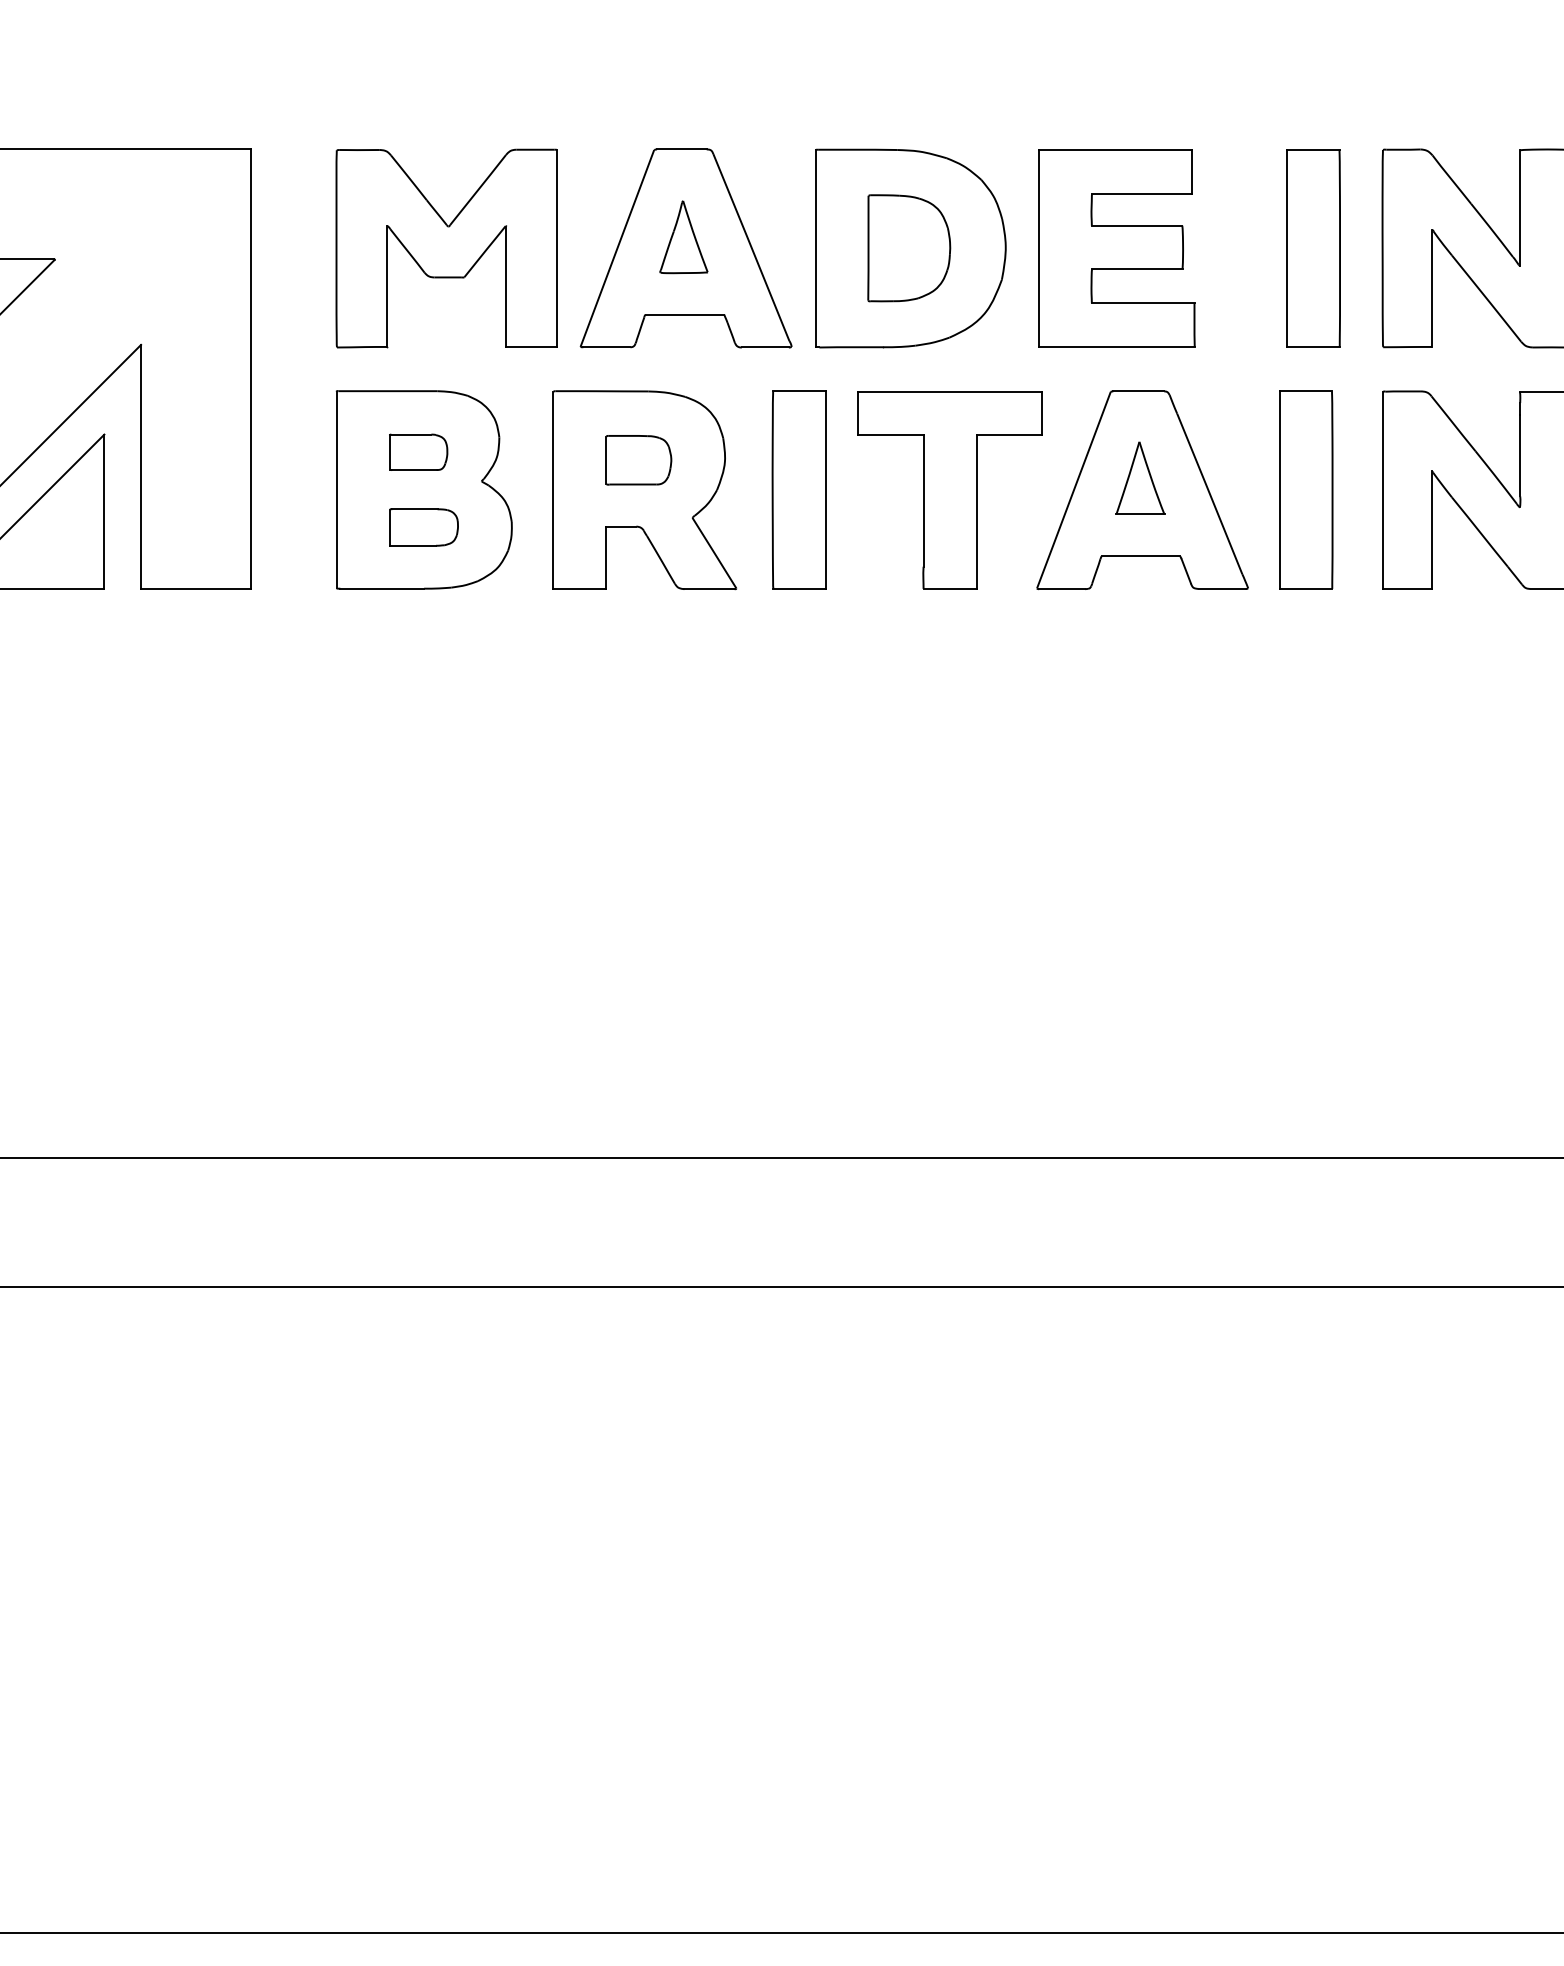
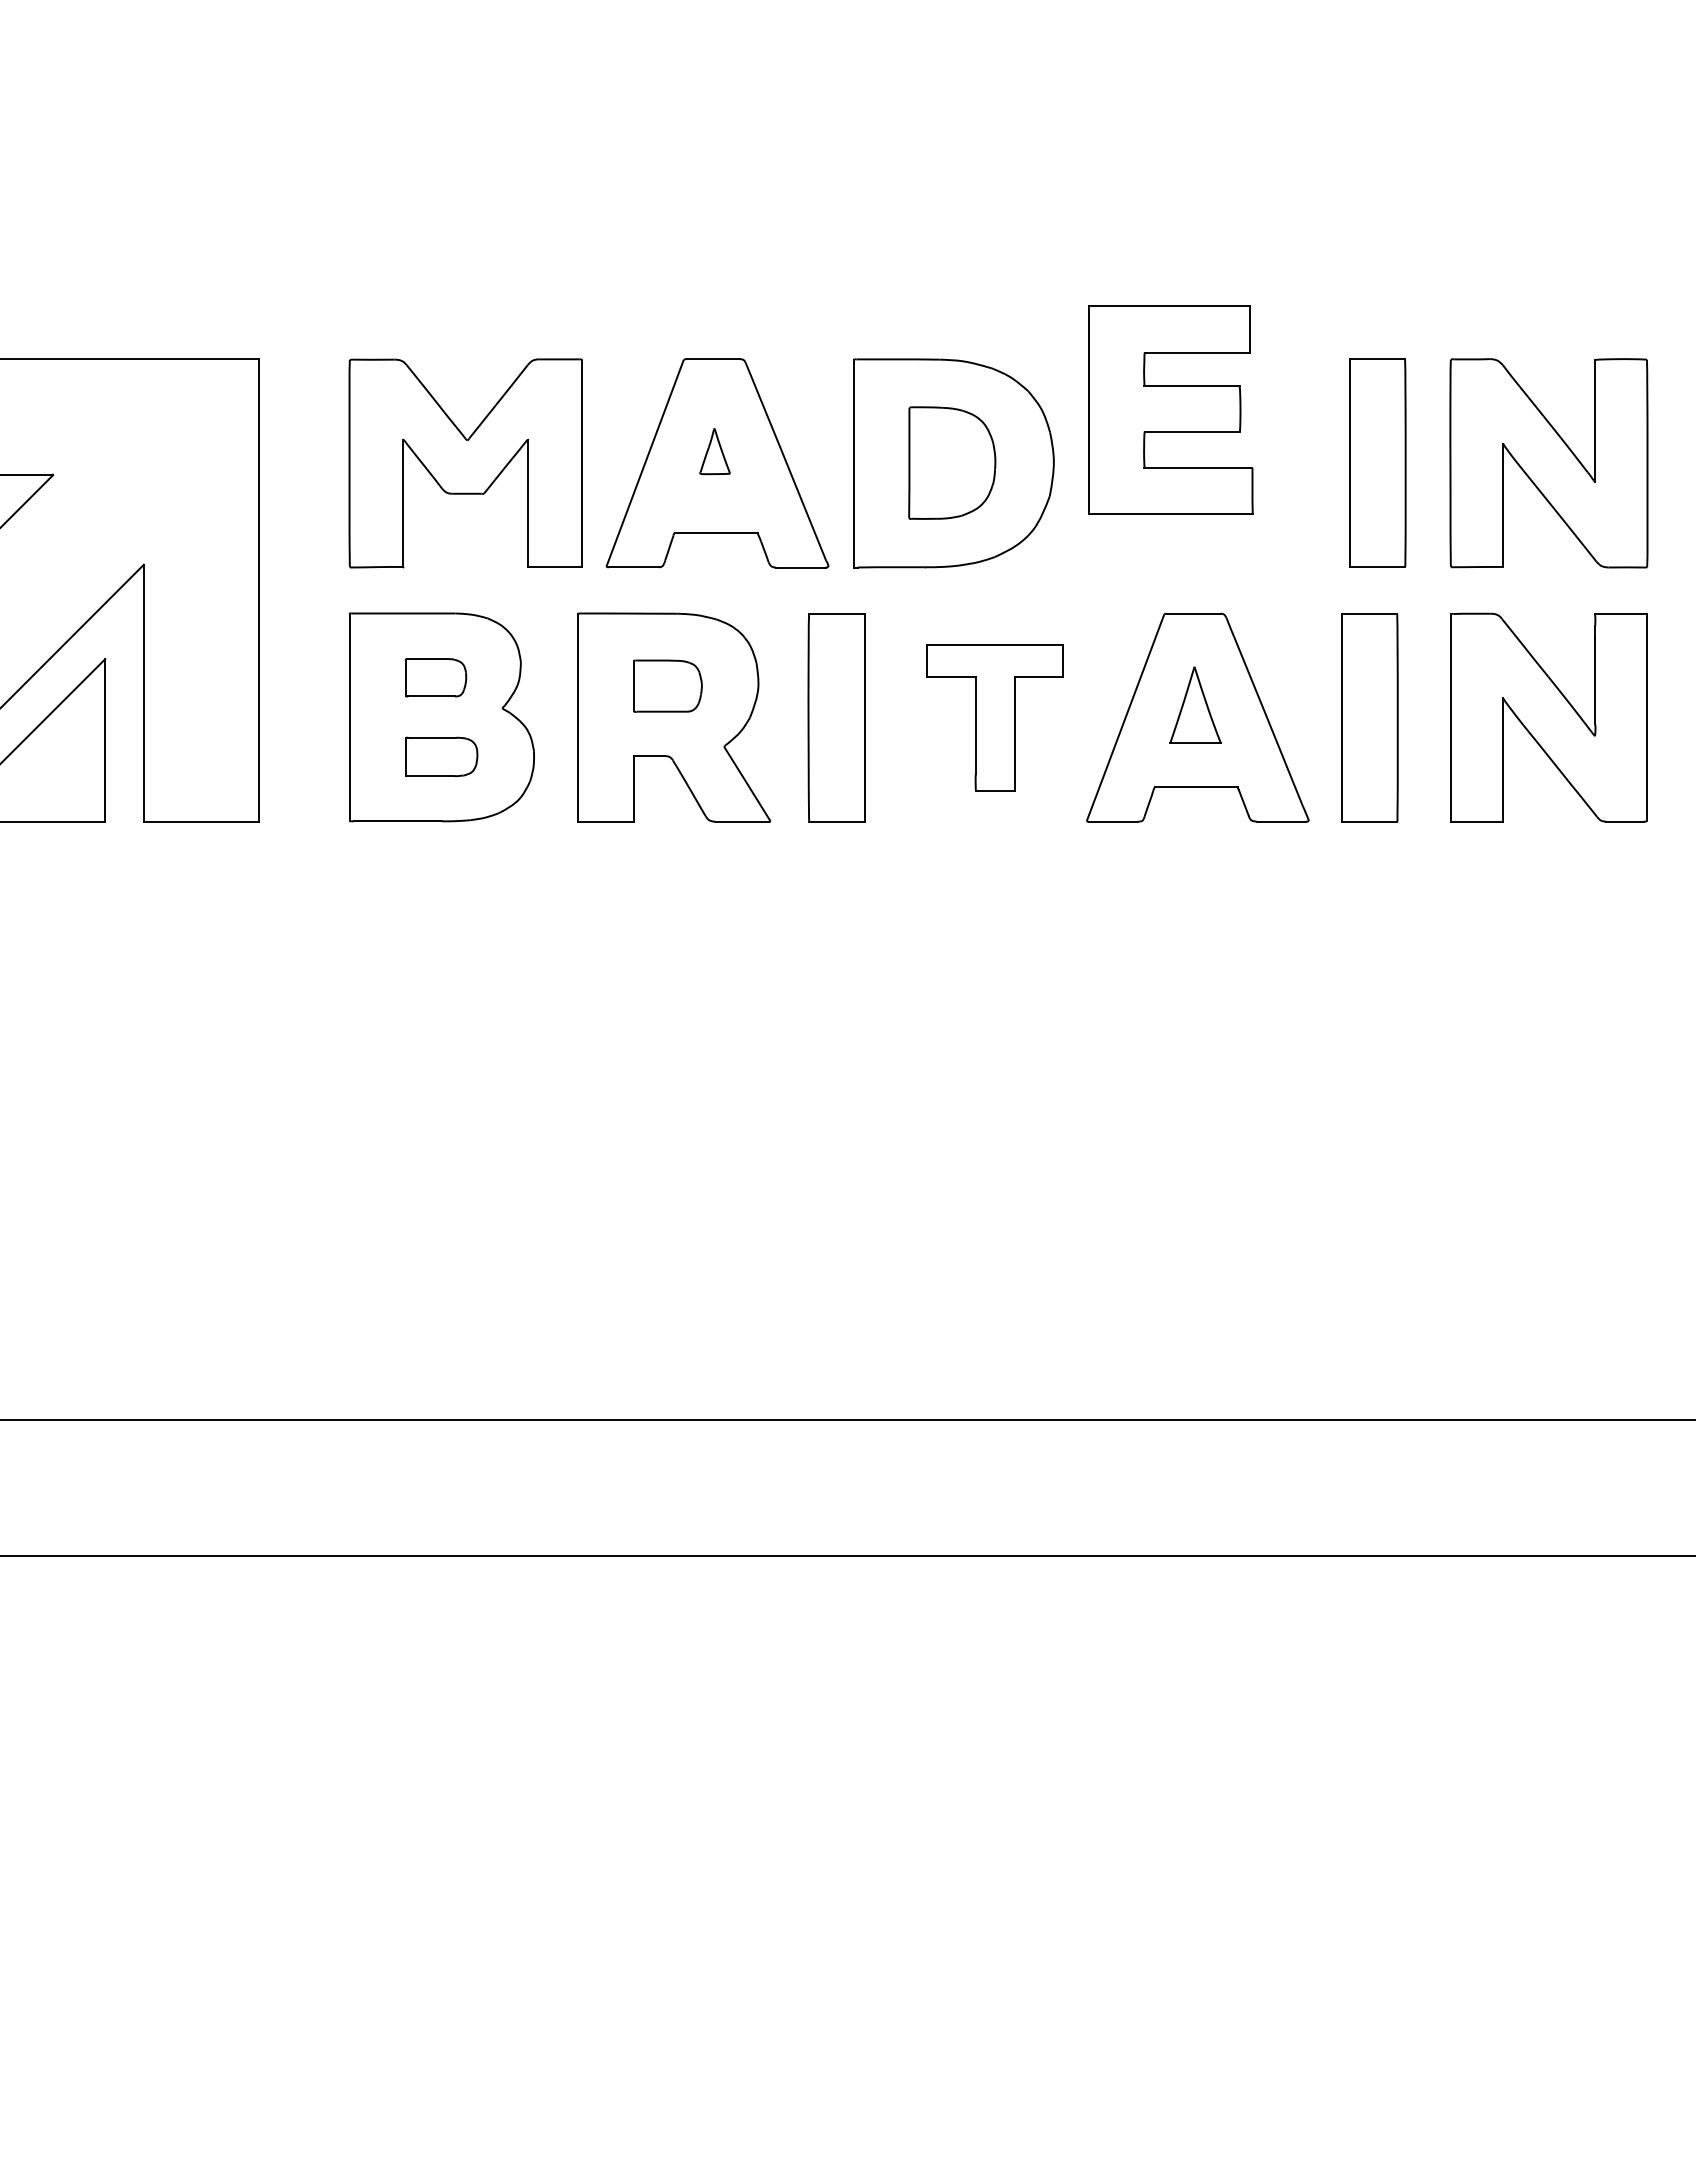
part: (683, 237) -> (714, 451), size x0.6
part: (1116, 247) -> (1170, 409), moved
part: (950, 490) -> (995, 717), size x0.7

